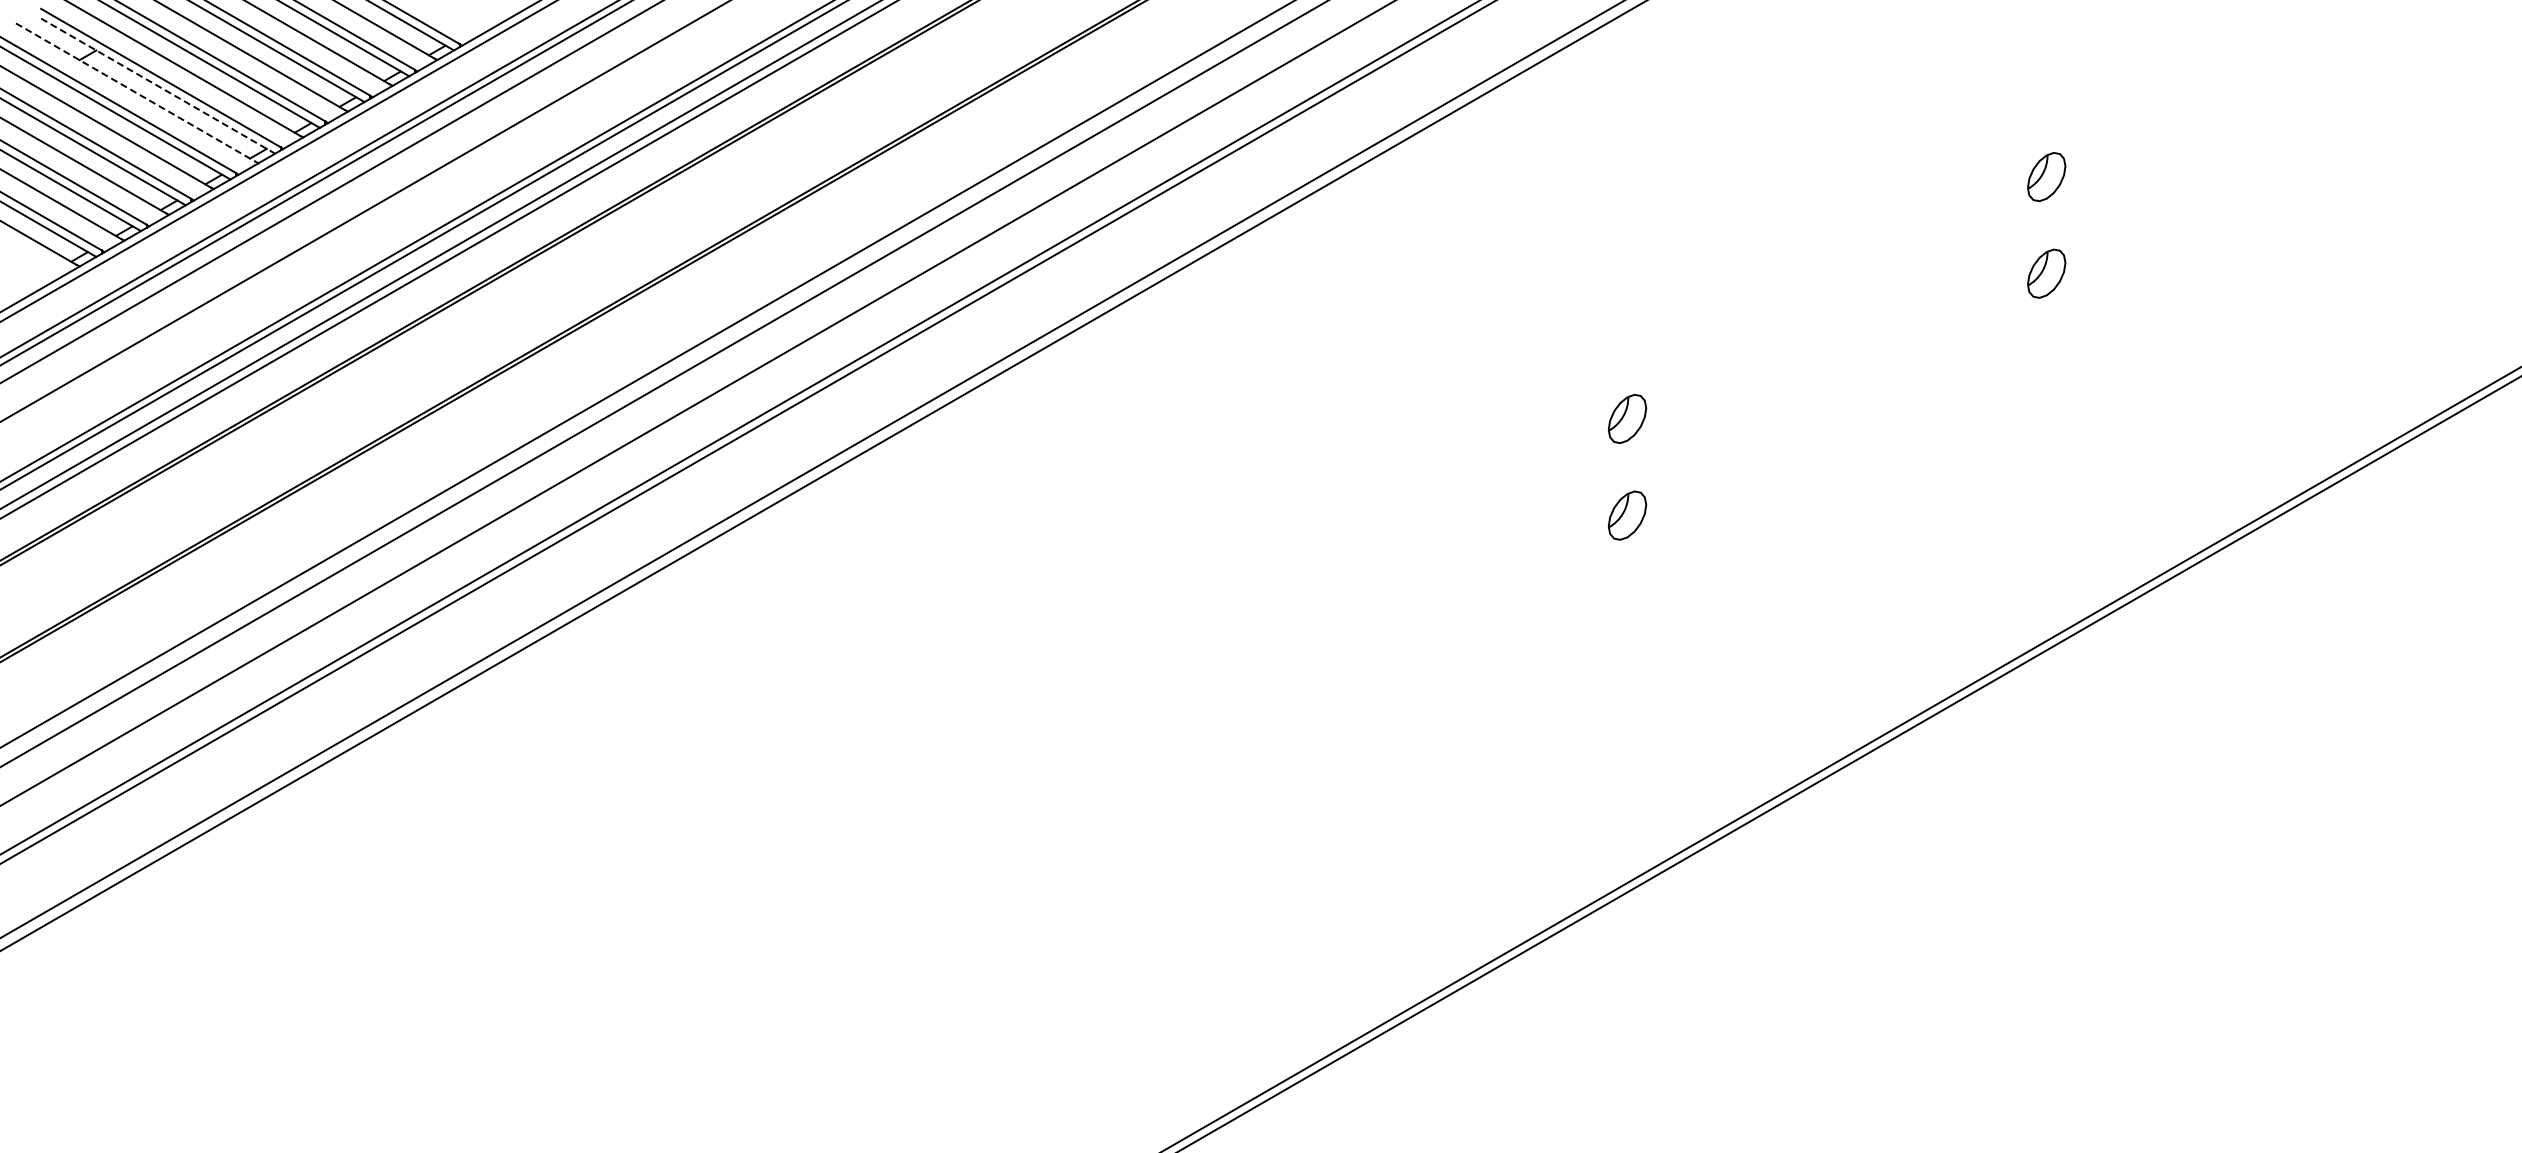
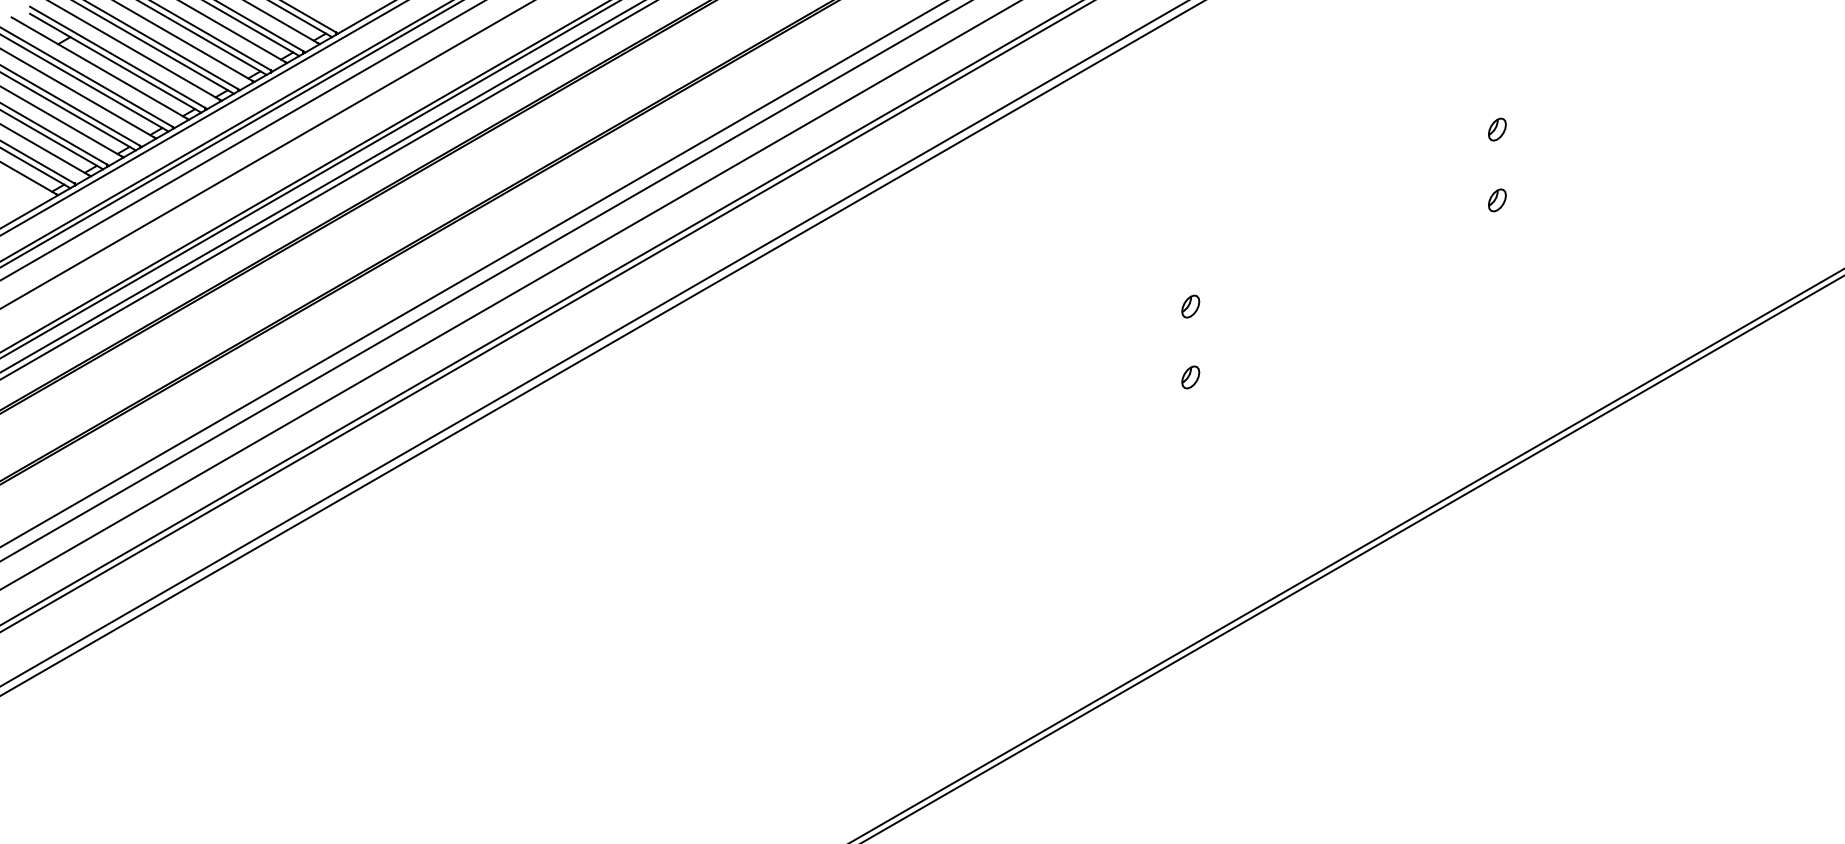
line: (158, 86) -> (115, 63), dashed -> solid
line: (136, 92) -> (99, 67), dashed -> solid
part: (2046, 176) -> (1497, 129), size x0.62
part: (2046, 273) -> (1497, 200), size x0.62
part: (1627, 418) -> (1190, 306), size x0.62
part: (1627, 515) -> (1190, 377), size x0.62

